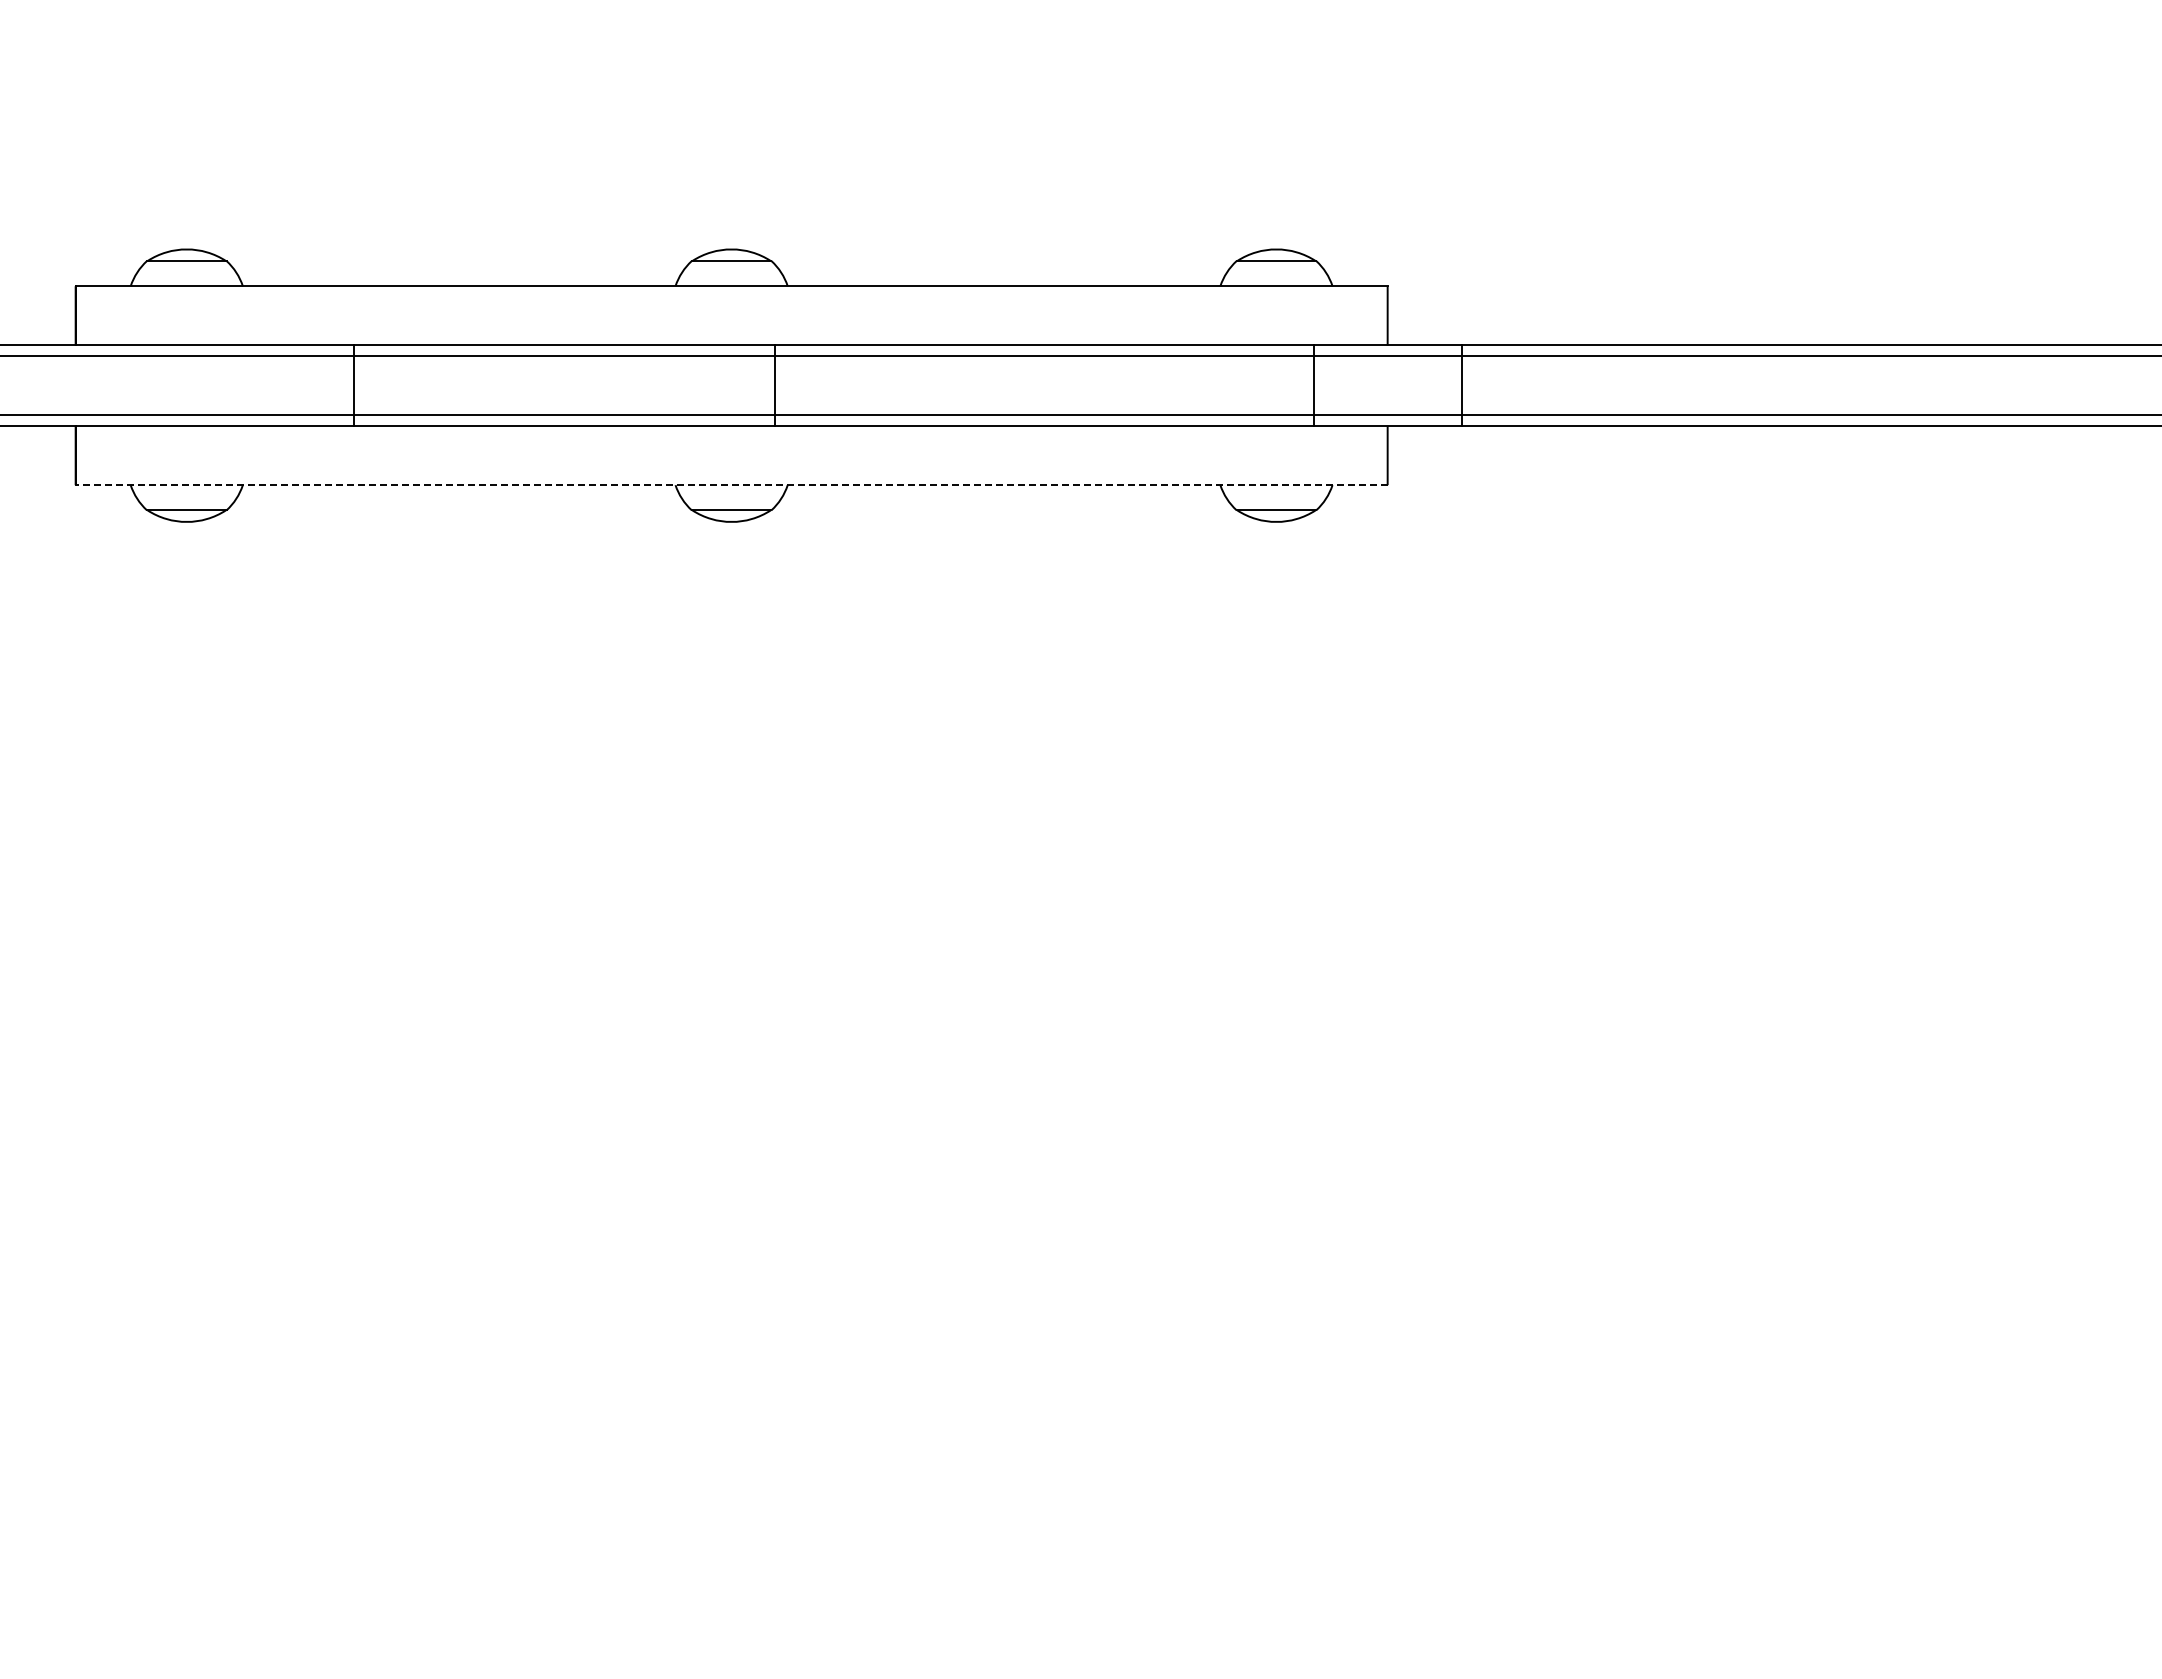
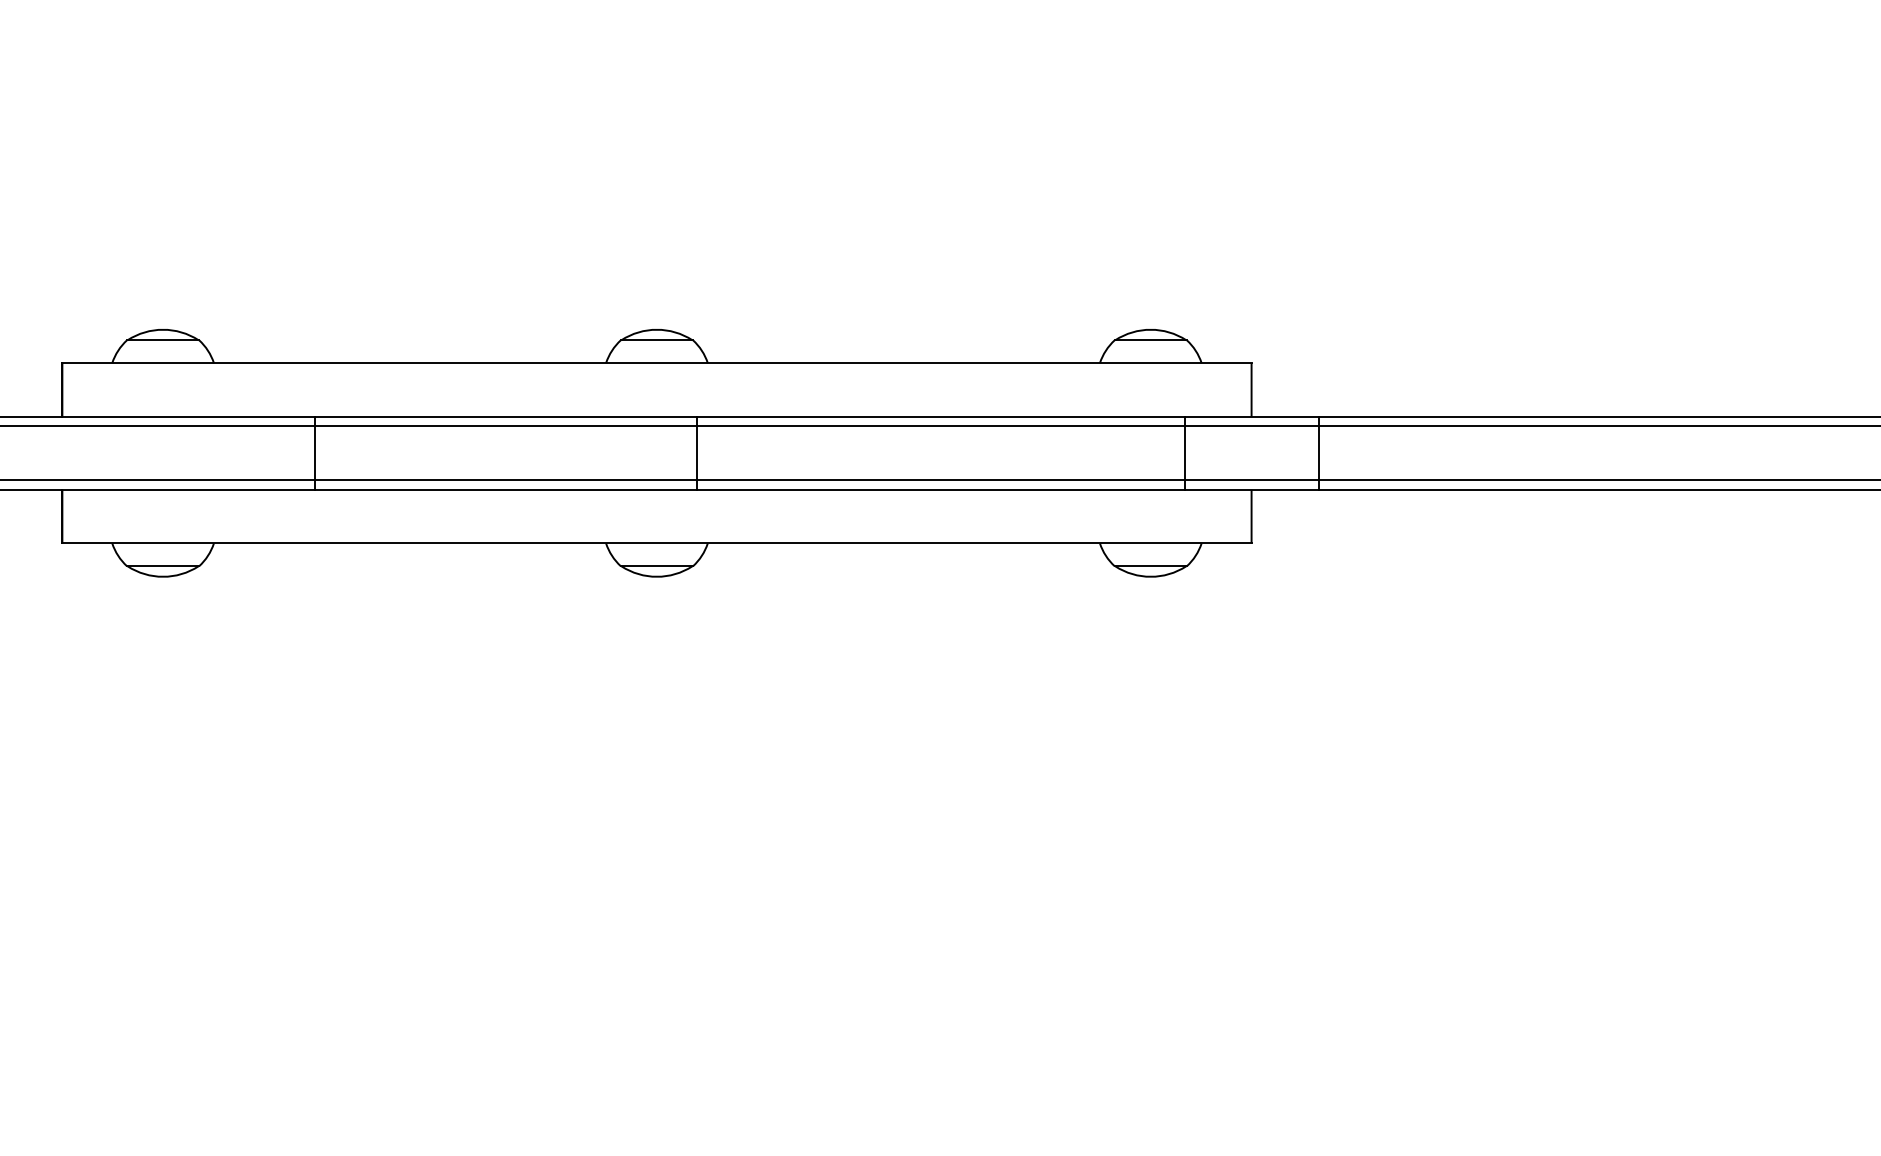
line: (731, 485) -> (656, 543), dashed -> solid

